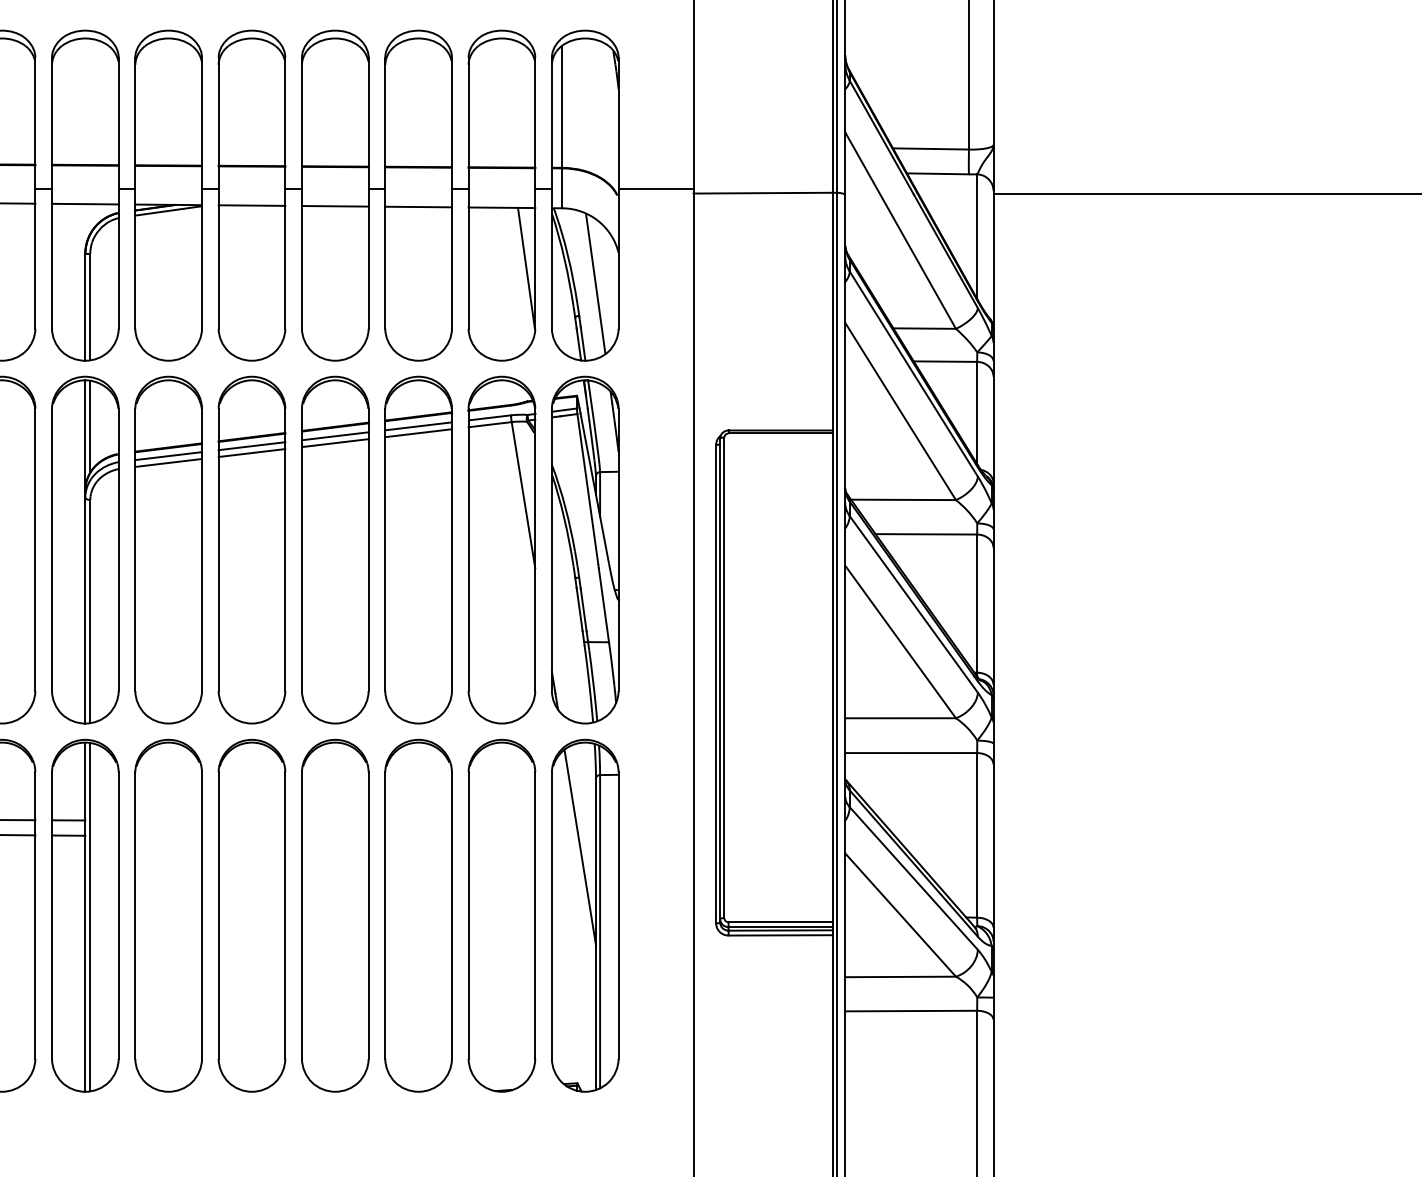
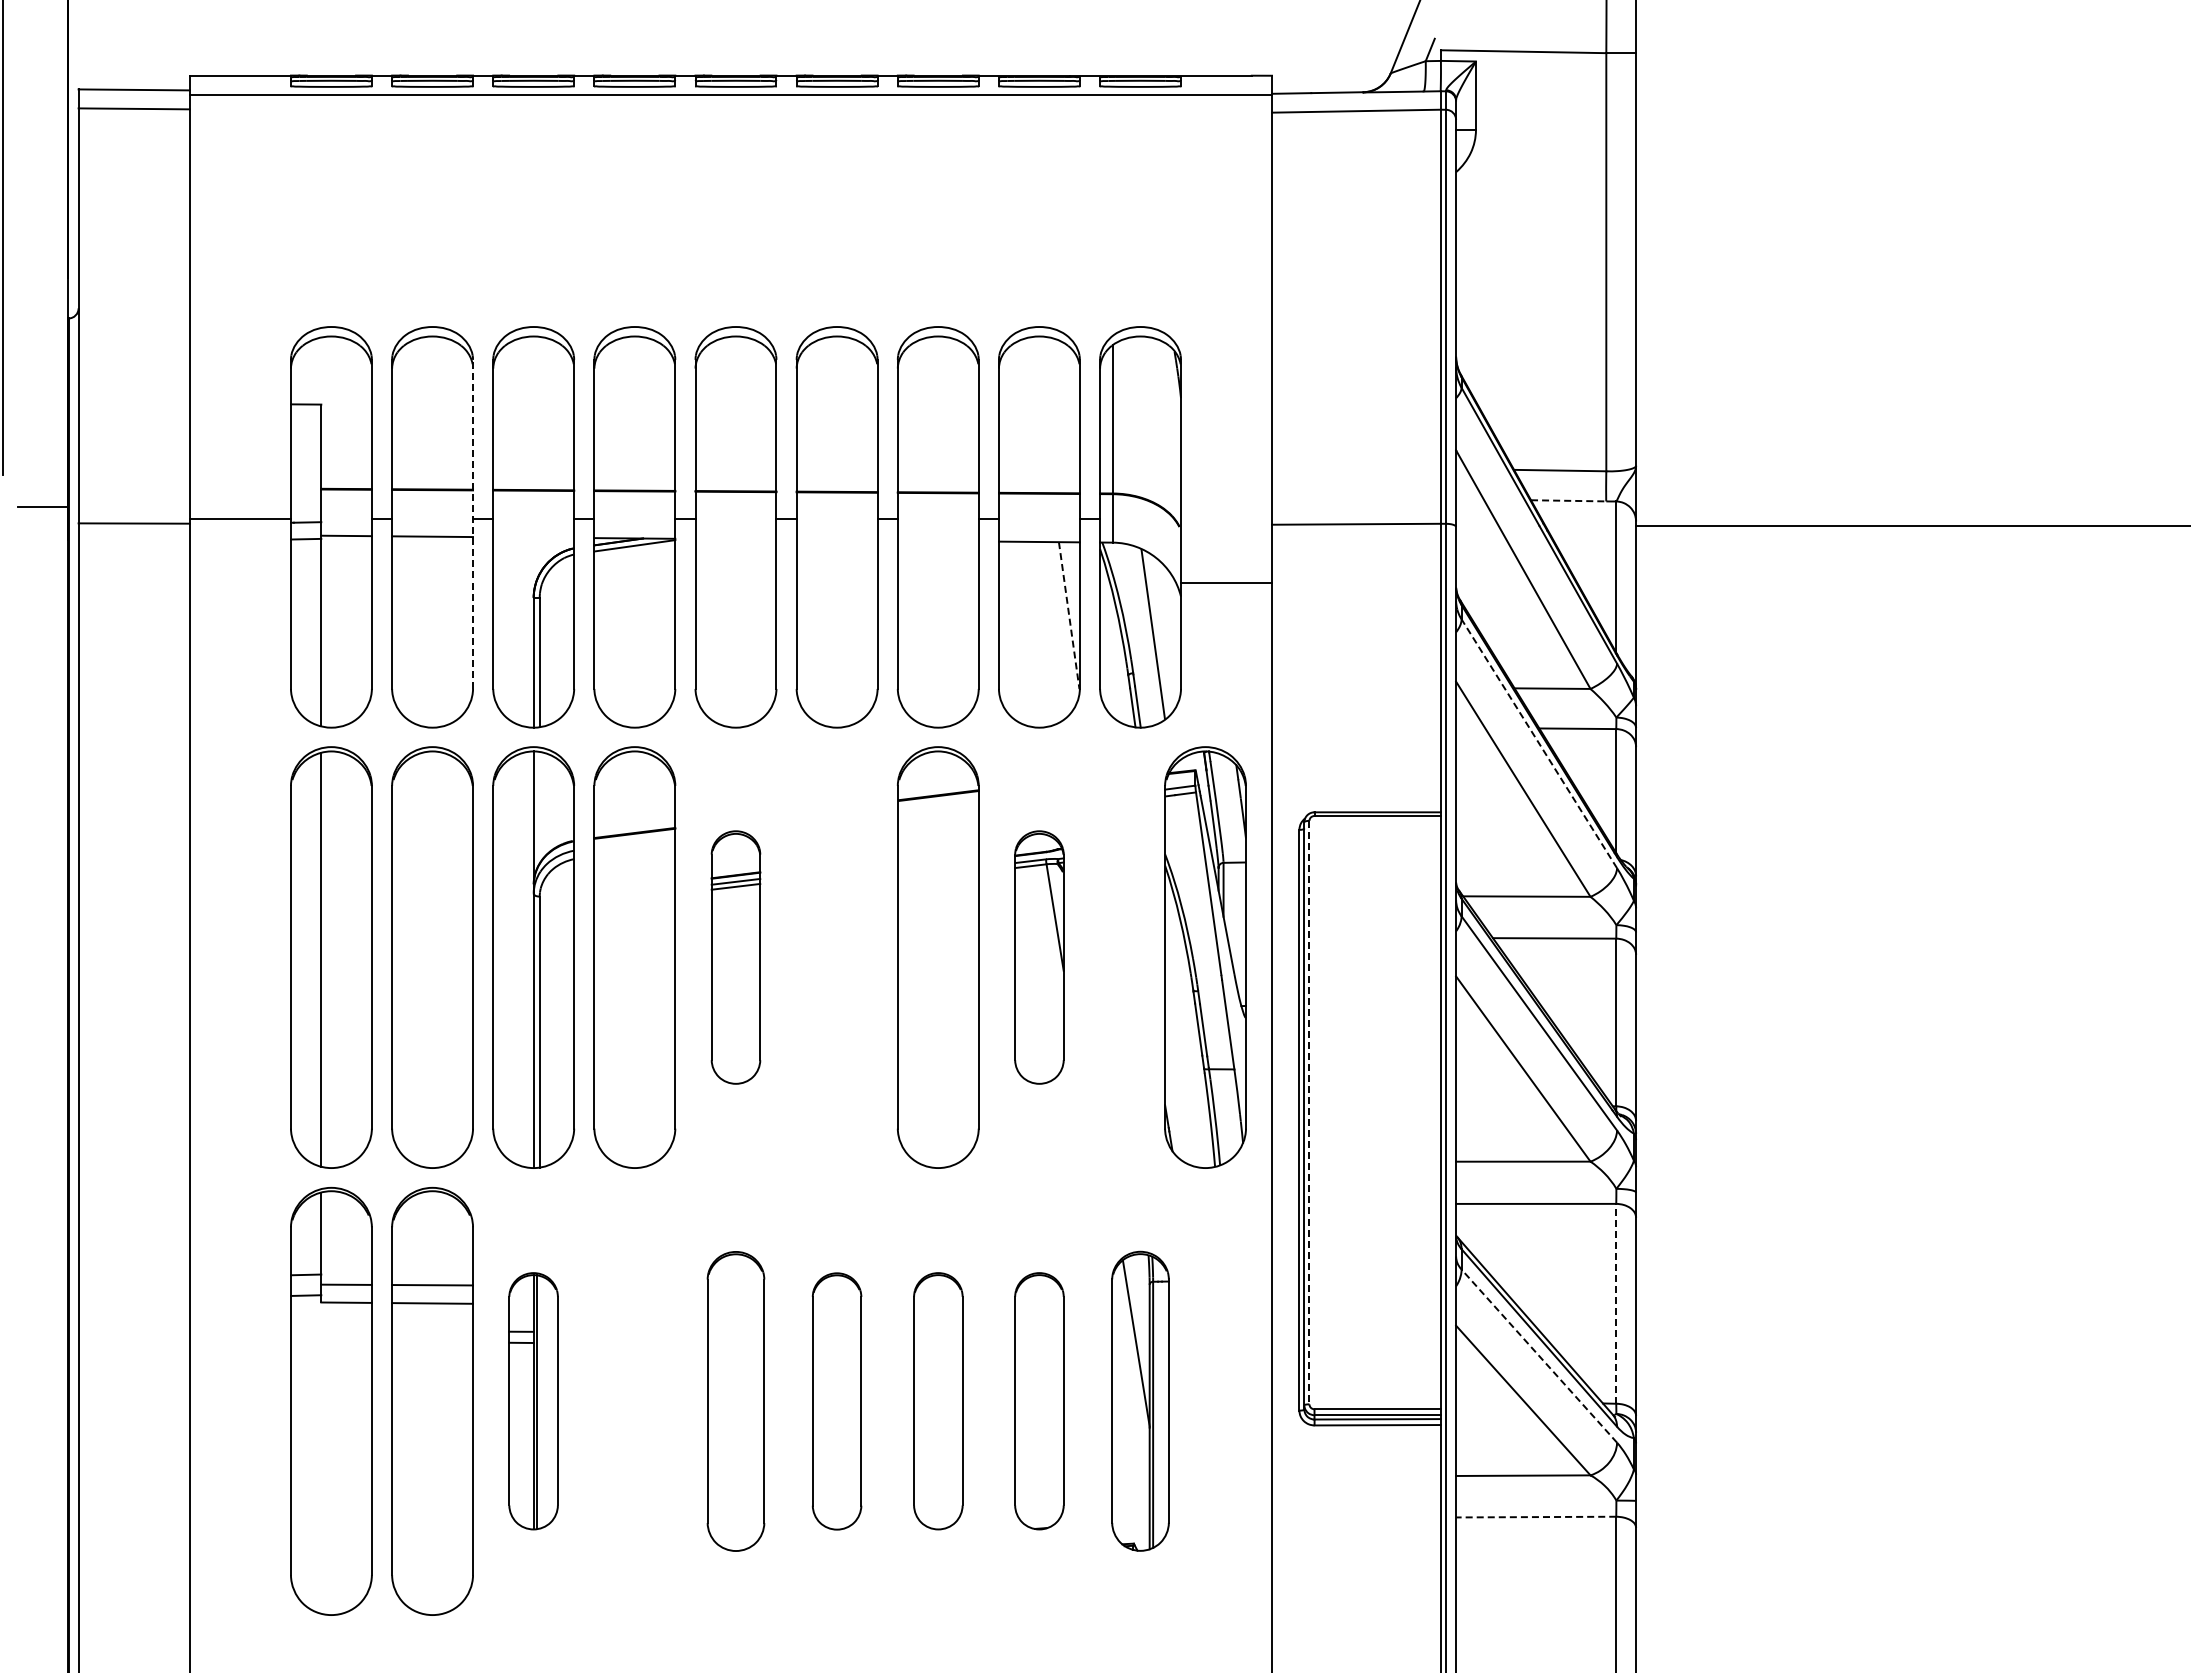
line: (937, 173) -> (1568, 500), solid -> dashed
line: (656, 188) -> (1226, 582), moved
line: (35, 193) -> (473, 524), solid -> dashed
line: (85, 204) -> (533, 537), removed
line: (251, 204) -> (735, 538), removed
line: (334, 205) -> (836, 539), removed
line: (417, 206) -> (937, 540), removed
line: (526, 269) -> (1069, 616), solid -> dashed
line: (913, 373) -> (1539, 743), solid -> dashed
line: (90, 426) -> (539, 807), removed
line: (417, 426) -> (937, 807), removed
line: (417, 433) -> (937, 815), removed
line: (168, 456) -> (634, 843), removed
line: (168, 462) -> (634, 851), removed
part: (251, 550) -> (735, 957), size x0.6
part: (334, 550) -> (836, 957), removed
part: (502, 550) -> (1039, 957), size x0.6
part: (585, 550) -> (1205, 957), moved
line: (724, 677) -> (1309, 1112), solid -> dashed
line: (977, 835) -> (1616, 1303), solid -> dashed
line: (913, 877) -> (1538, 1355), solid -> dashed
part: (85, 915) -> (533, 1400), size x0.6
part: (168, 915) -> (634, 1401), removed
part: (251, 915) -> (735, 1401), size x0.7
part: (334, 915) -> (836, 1401), size x0.6
part: (418, 915) -> (938, 1400), size x0.6
part: (502, 915) -> (1039, 1400), size x0.6
part: (585, 915) -> (1140, 1400), size x0.7
line: (910, 1011) -> (1535, 1517), solid -> dashed

